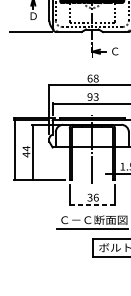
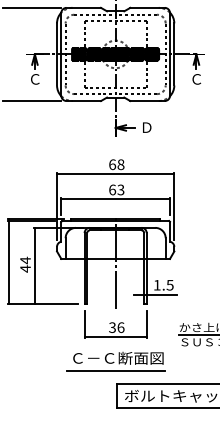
text: (33, 16) -> (35, 79), Ｄ -> Ｃ
text: (114, 51) -> (146, 127), Ｃ -> Ｄ
text: (90, 96) -> (112, 189), 93 -> 63
line: (92, 204) -> (116, 336), dashed -> solid

